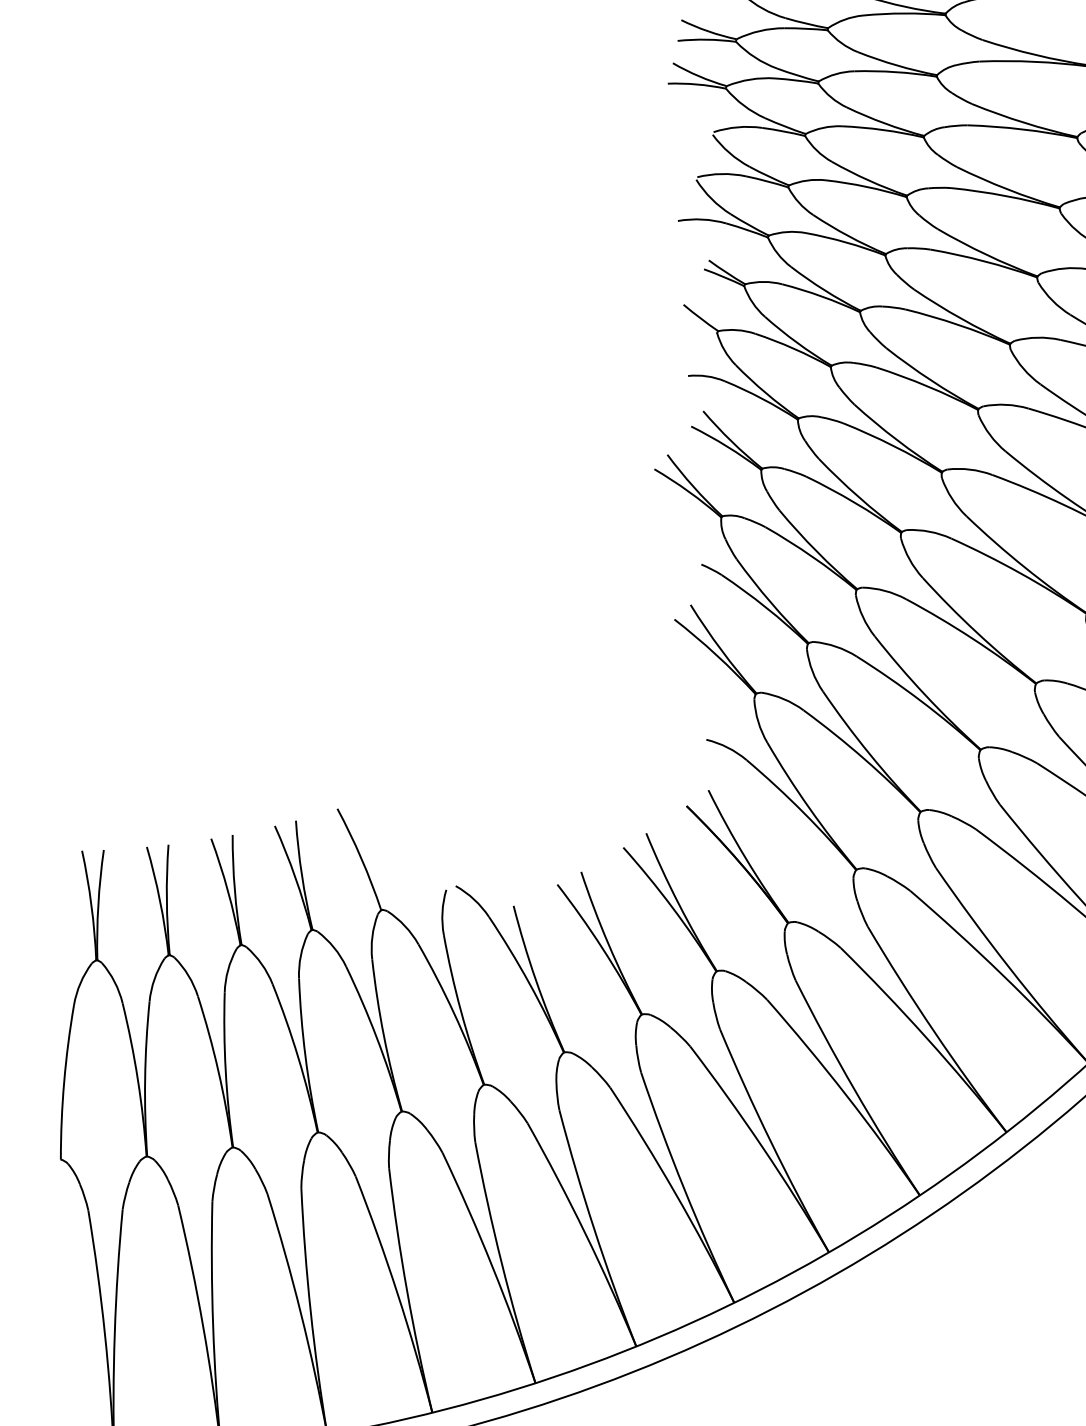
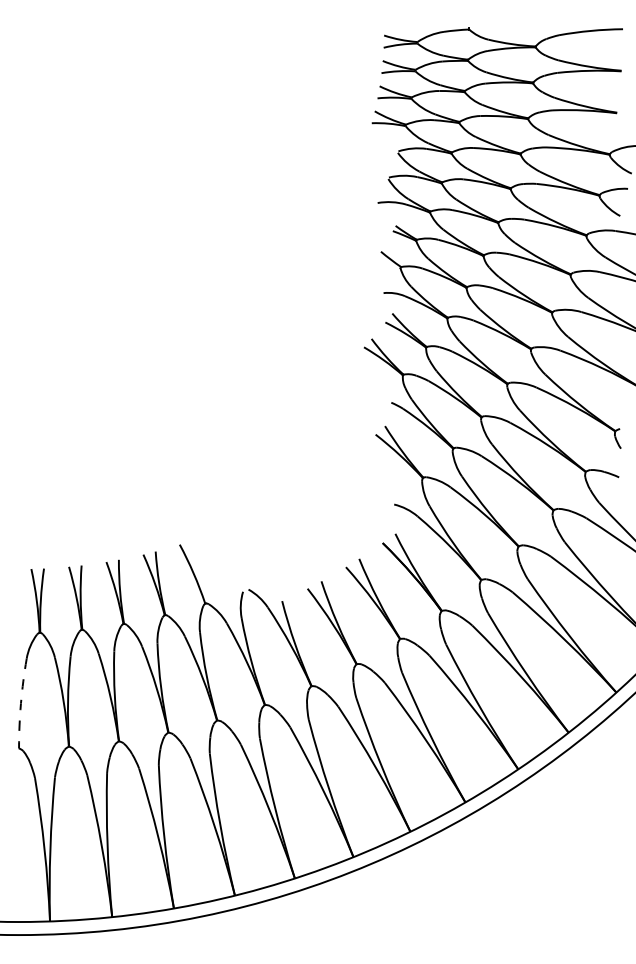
arc: (63, 1082) -> (20, 703), solid -> dashed

